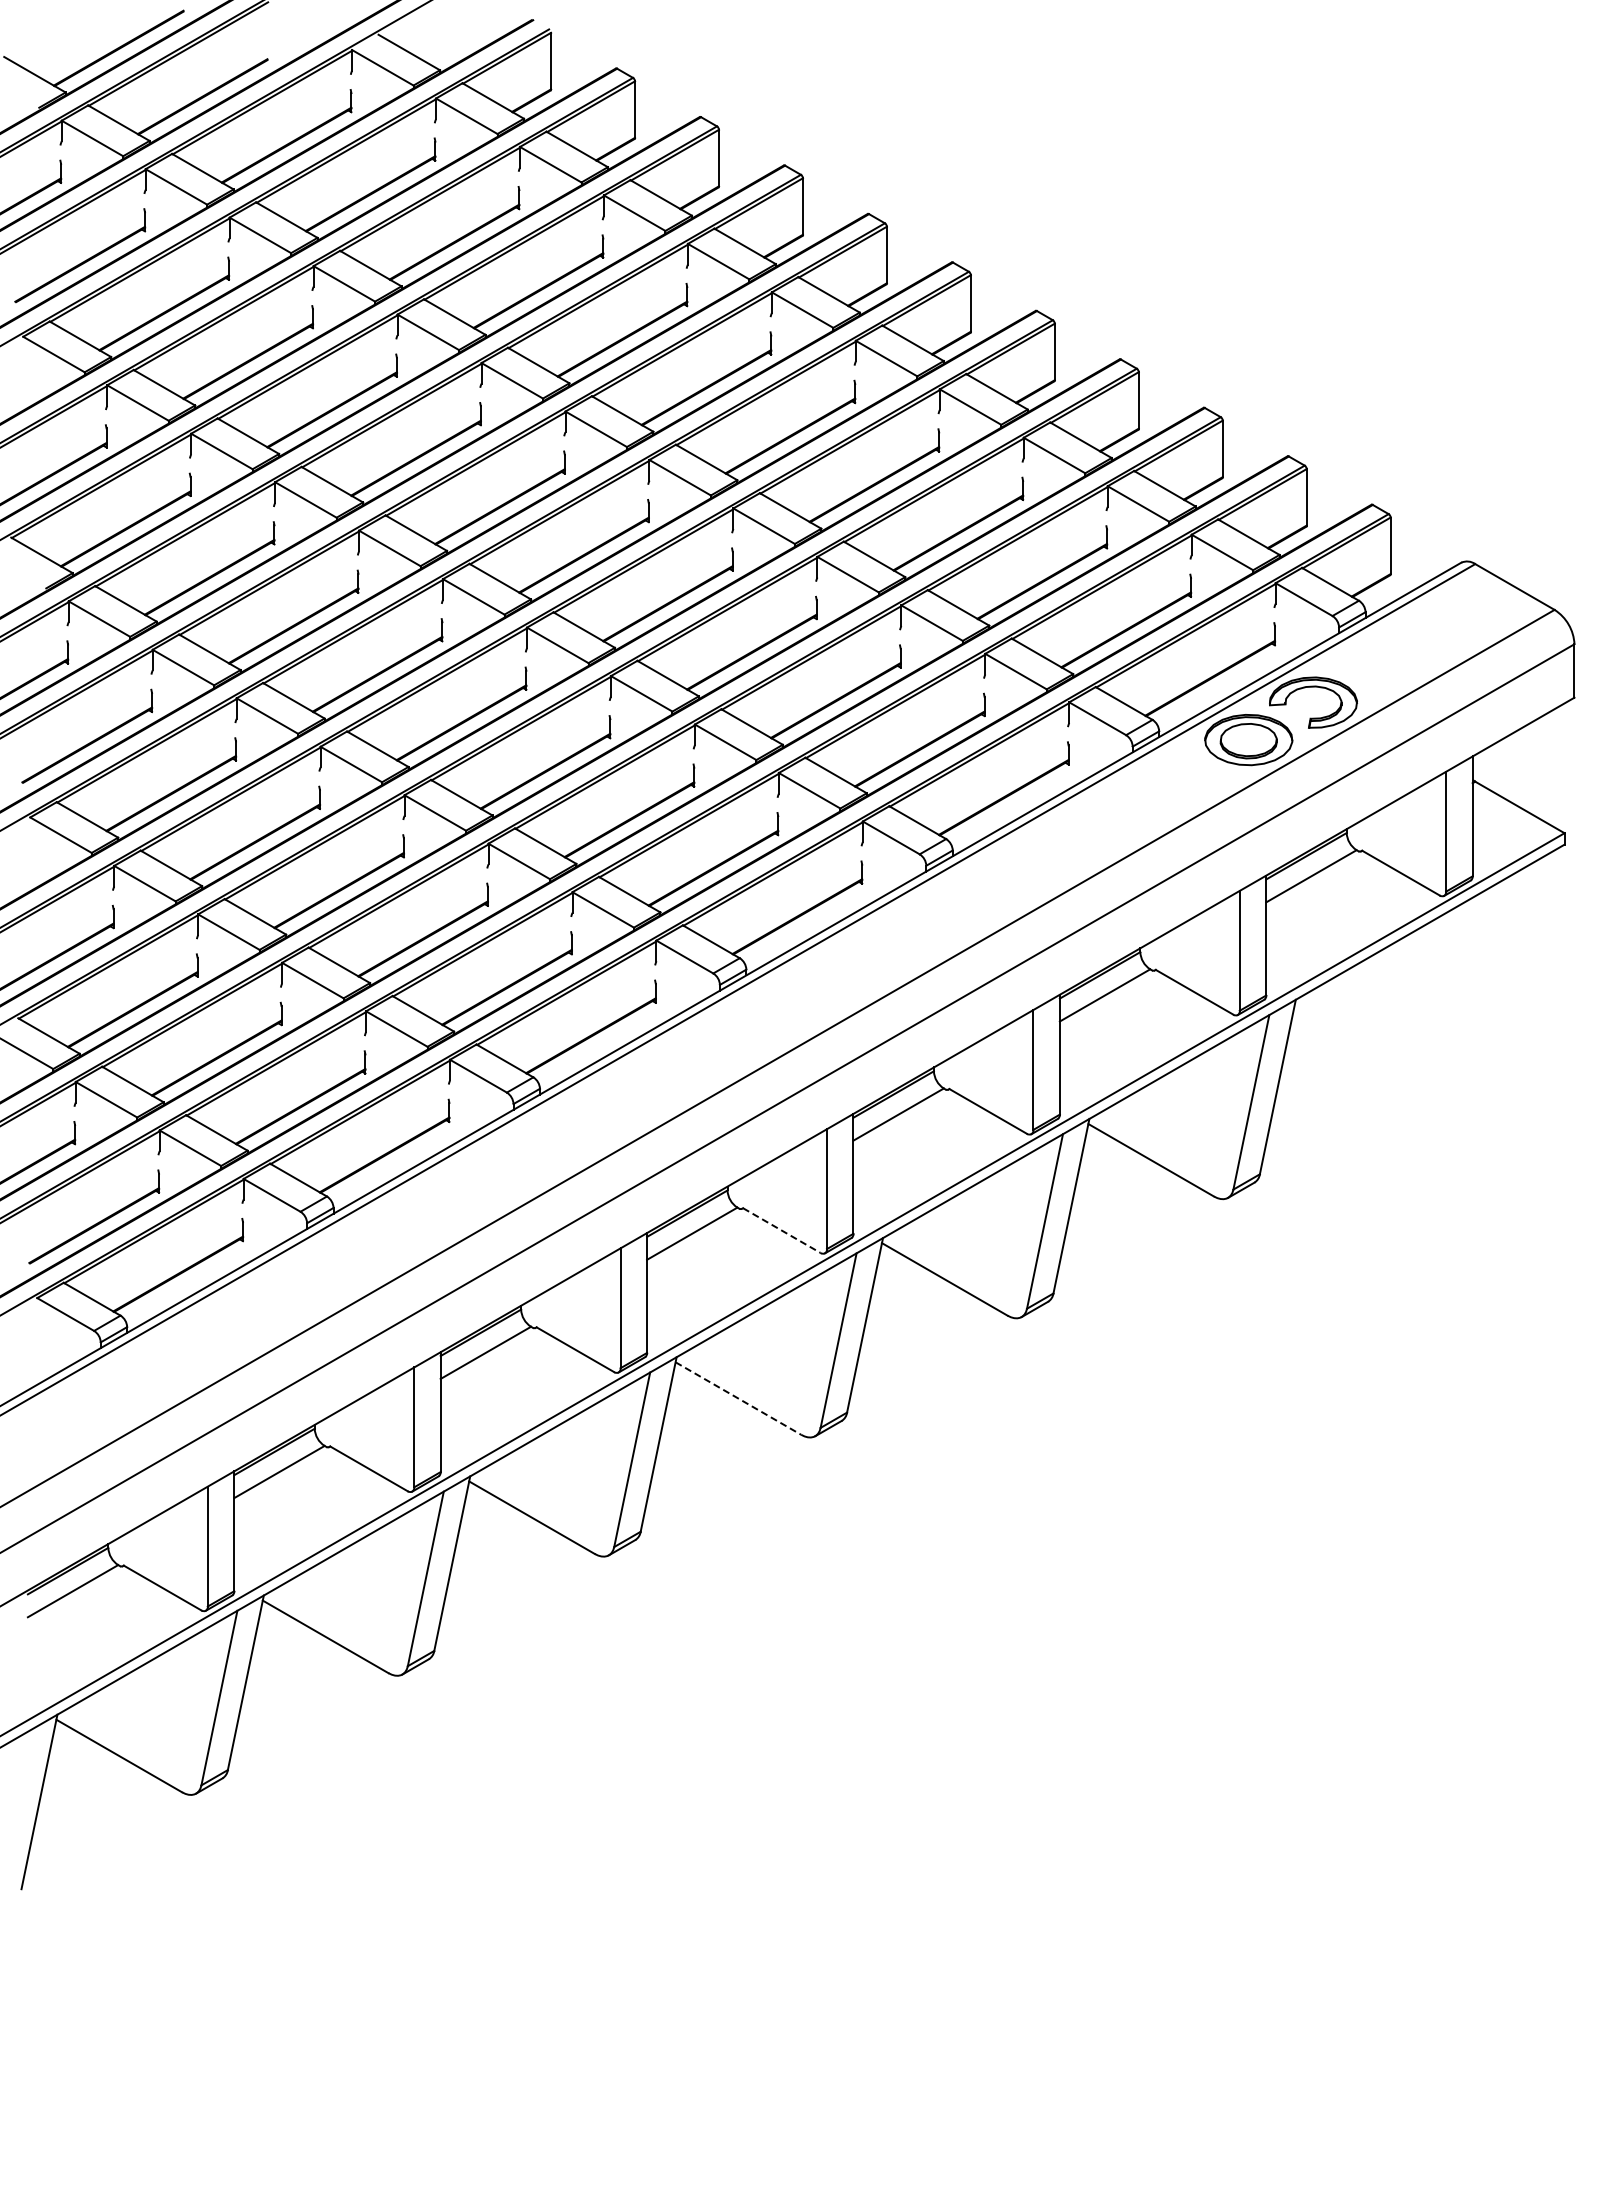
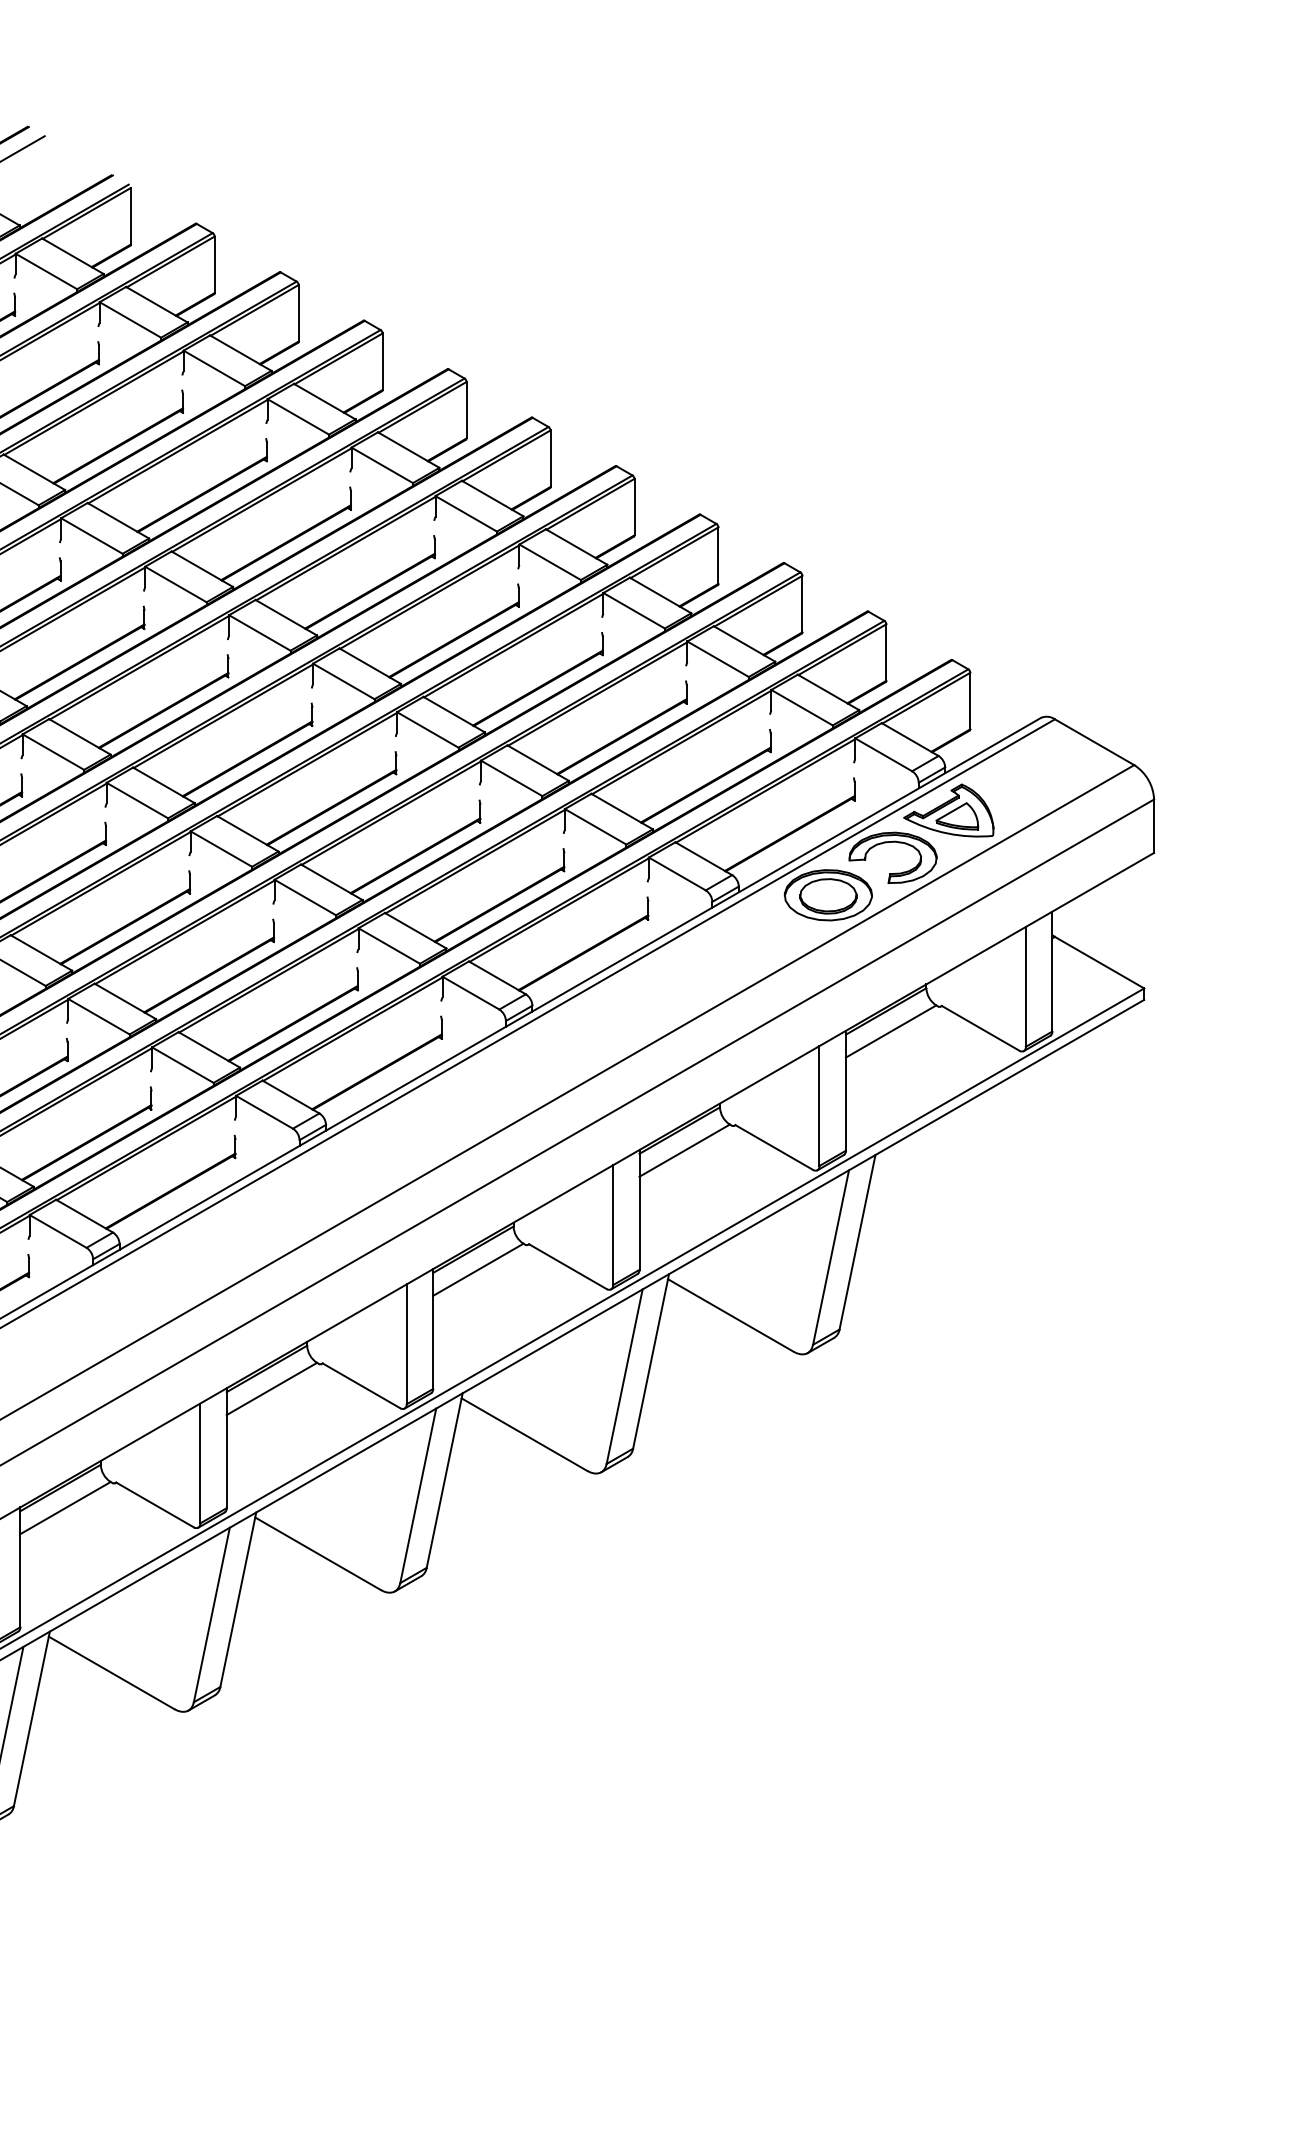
part: (1369, 655) -> (949, 810), added
line: (781, 1230) -> (361, 1385), dashed -> solid
line: (738, 1398) -> (318, 1553), dashed -> solid

